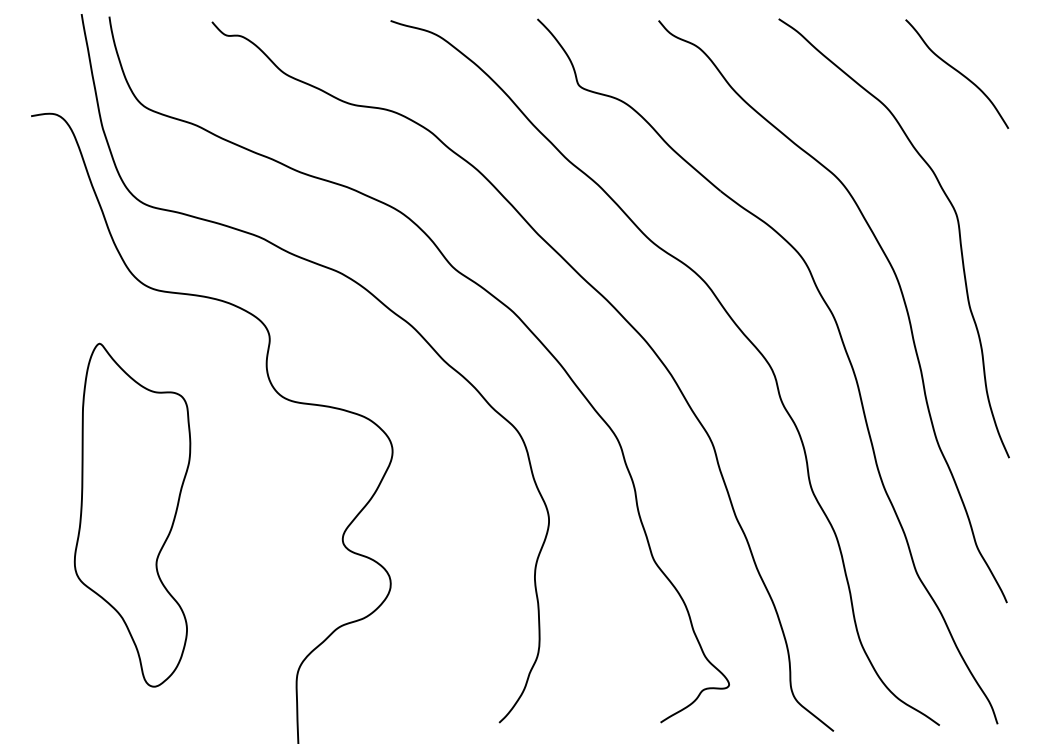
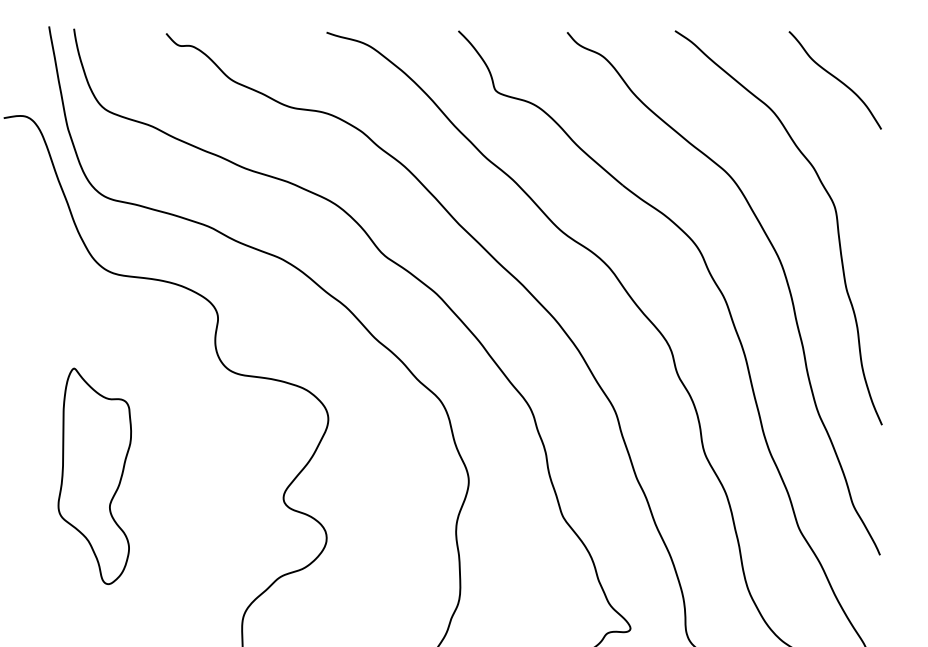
part: (132, 514) -> (94, 475), size x0.7

